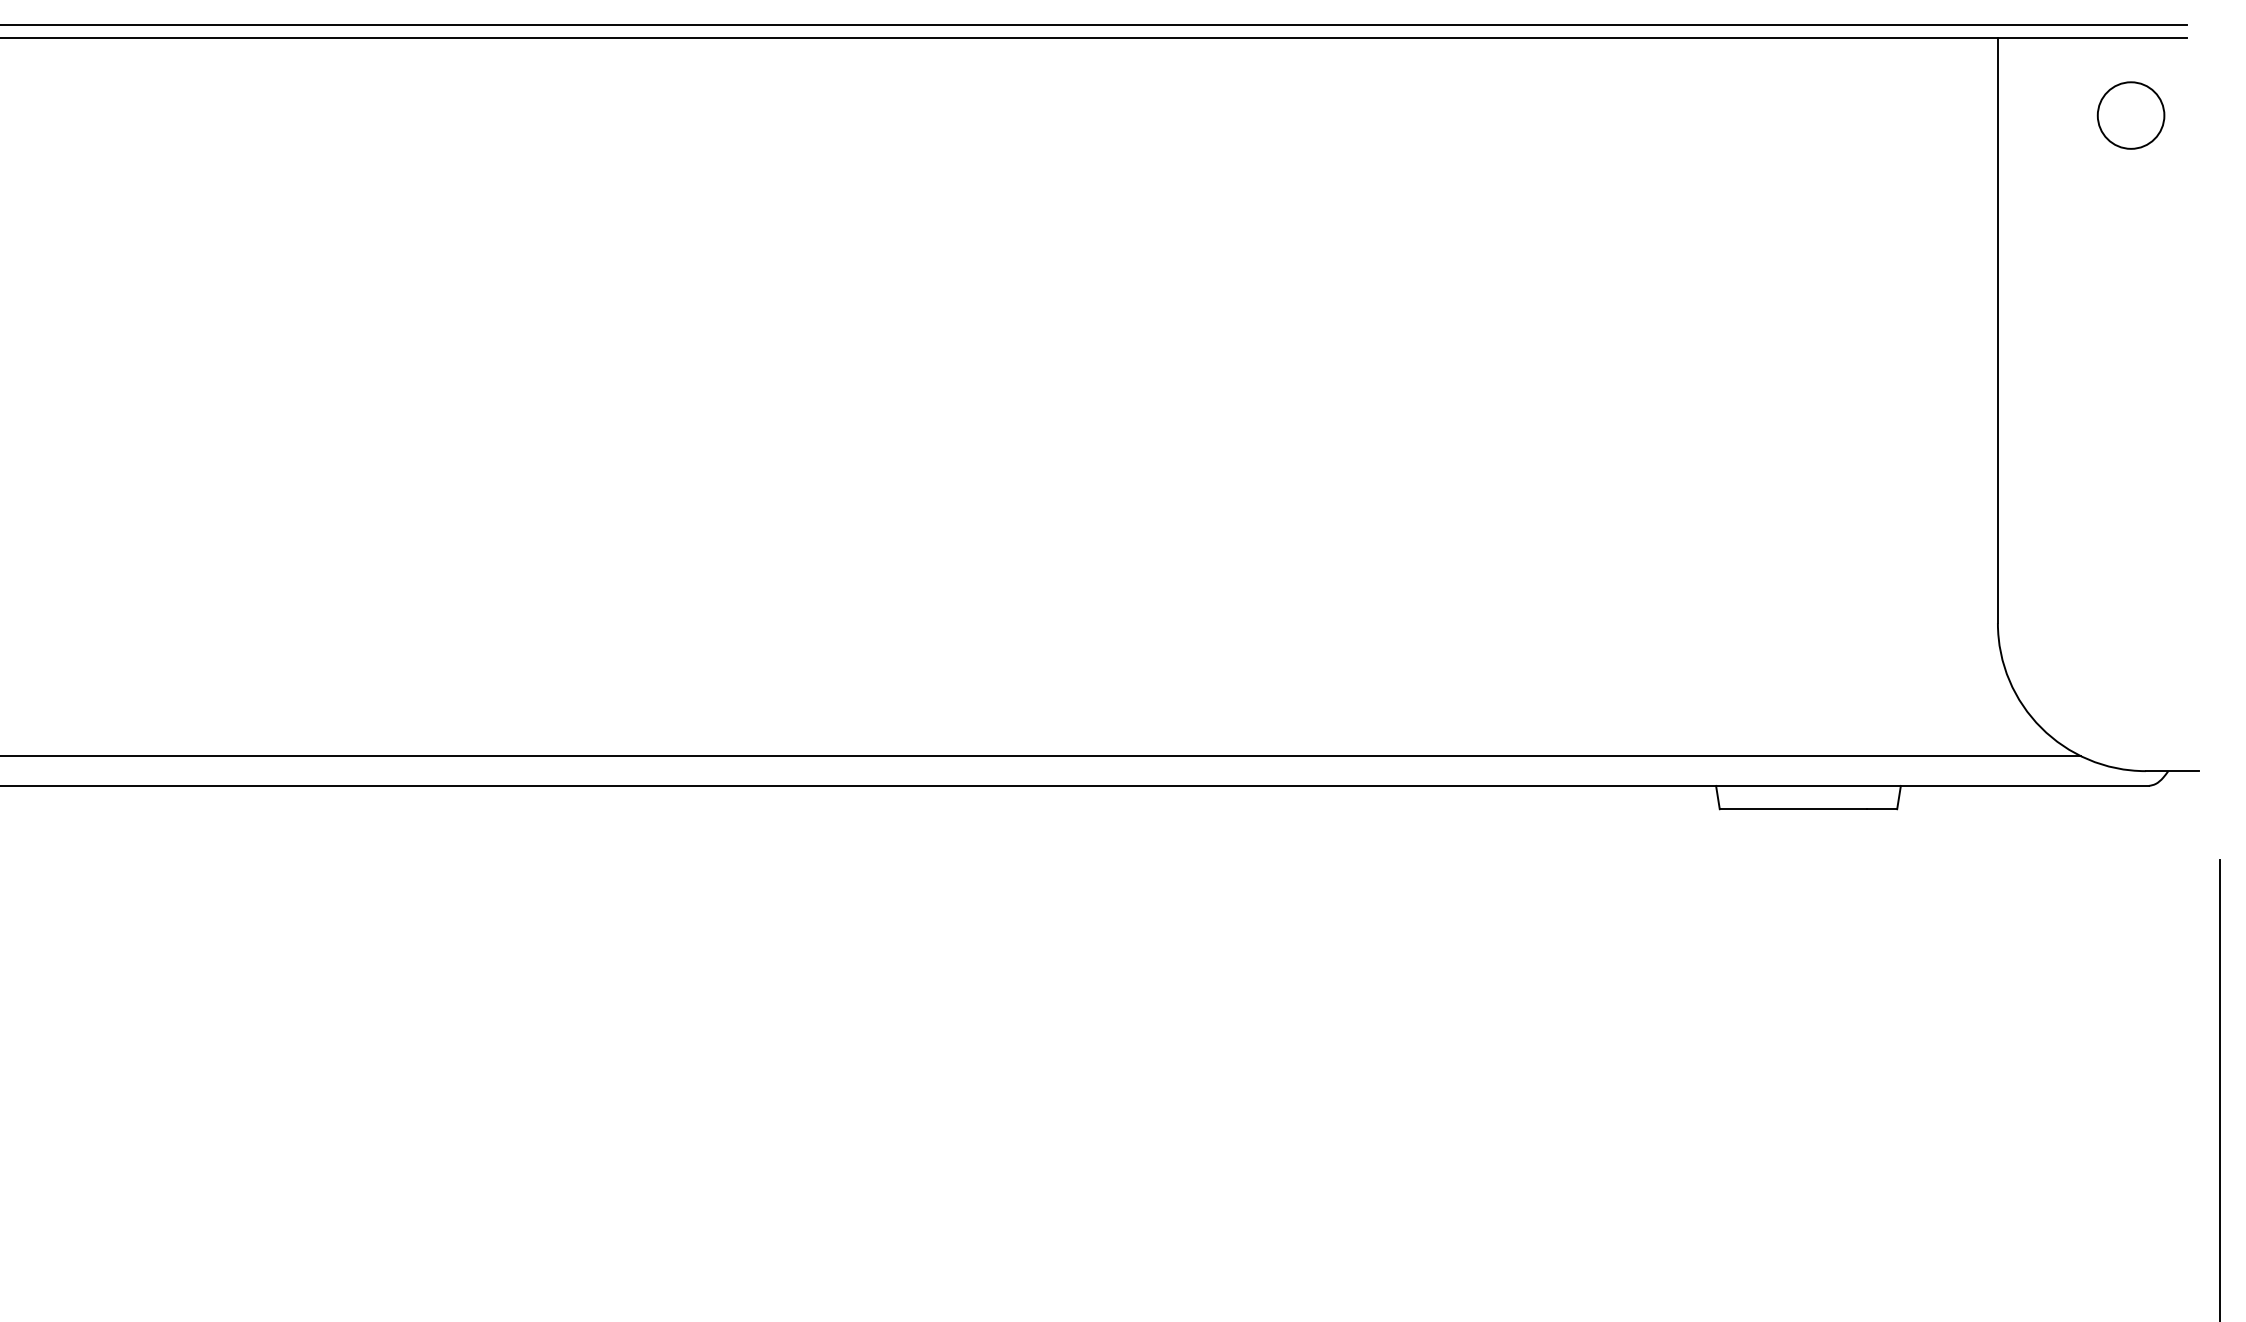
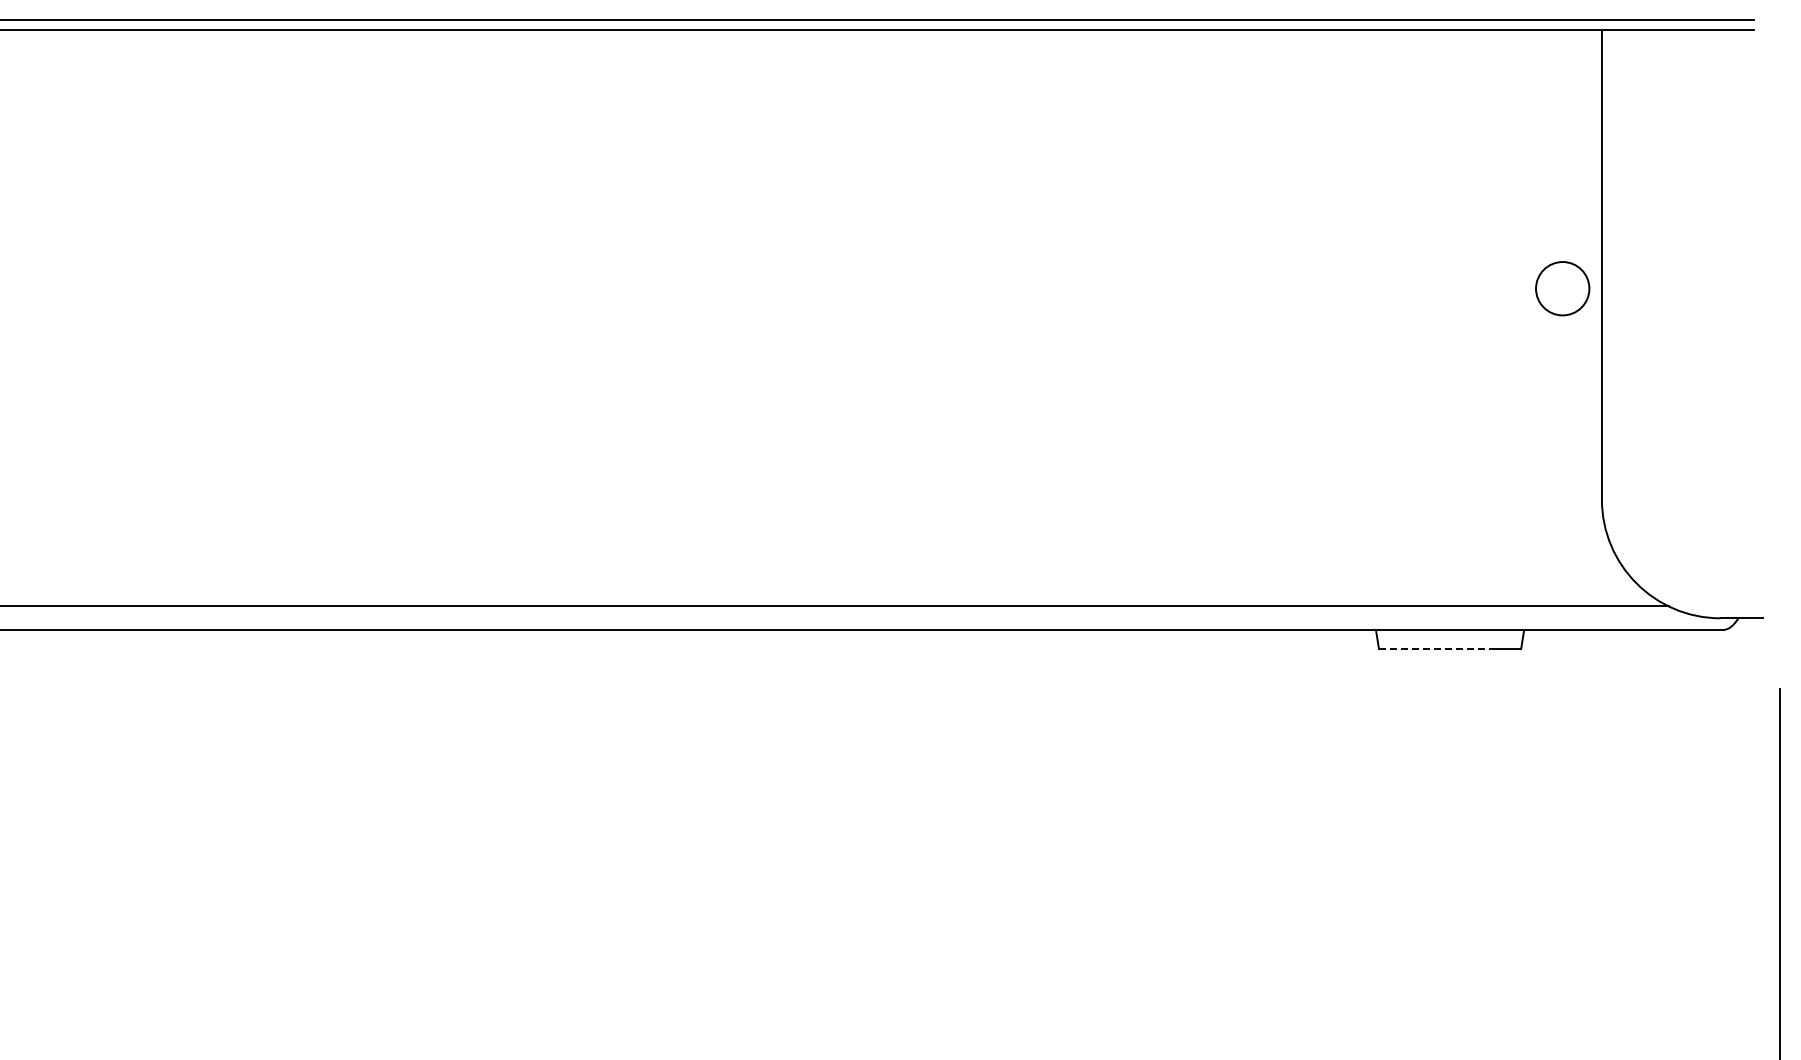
circle: (2130, 115) -> (1562, 288), moved
line: (1794, 808) -> (1438, 648), solid -> dashed

